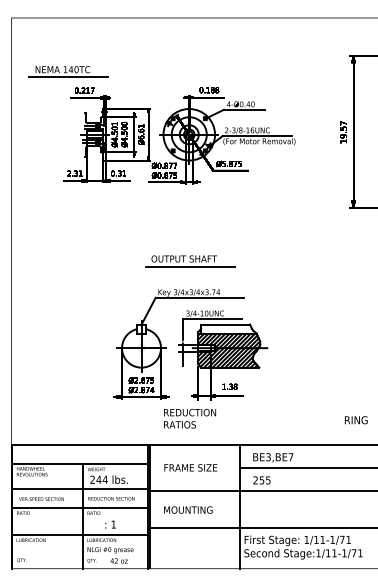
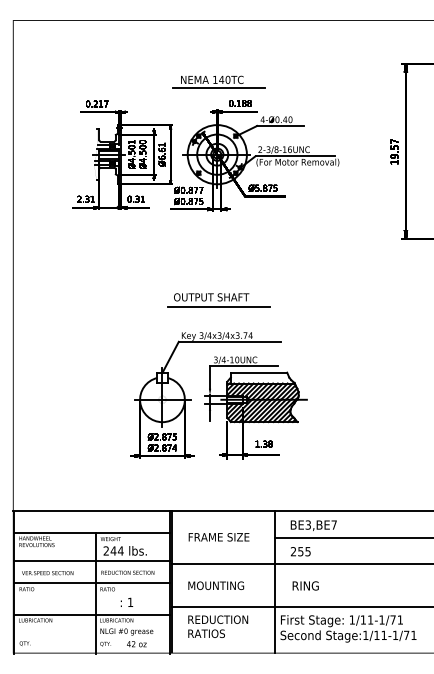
part: (68, 71) -> (218, 82), moved
text: (190, 418) -> (218, 626), moved
text: (356, 420) -> (306, 586), moved

